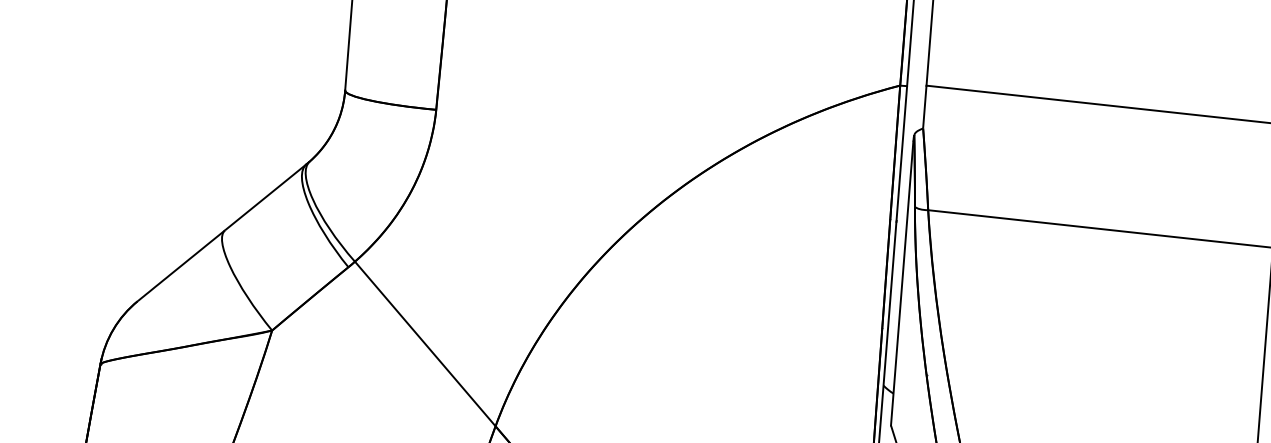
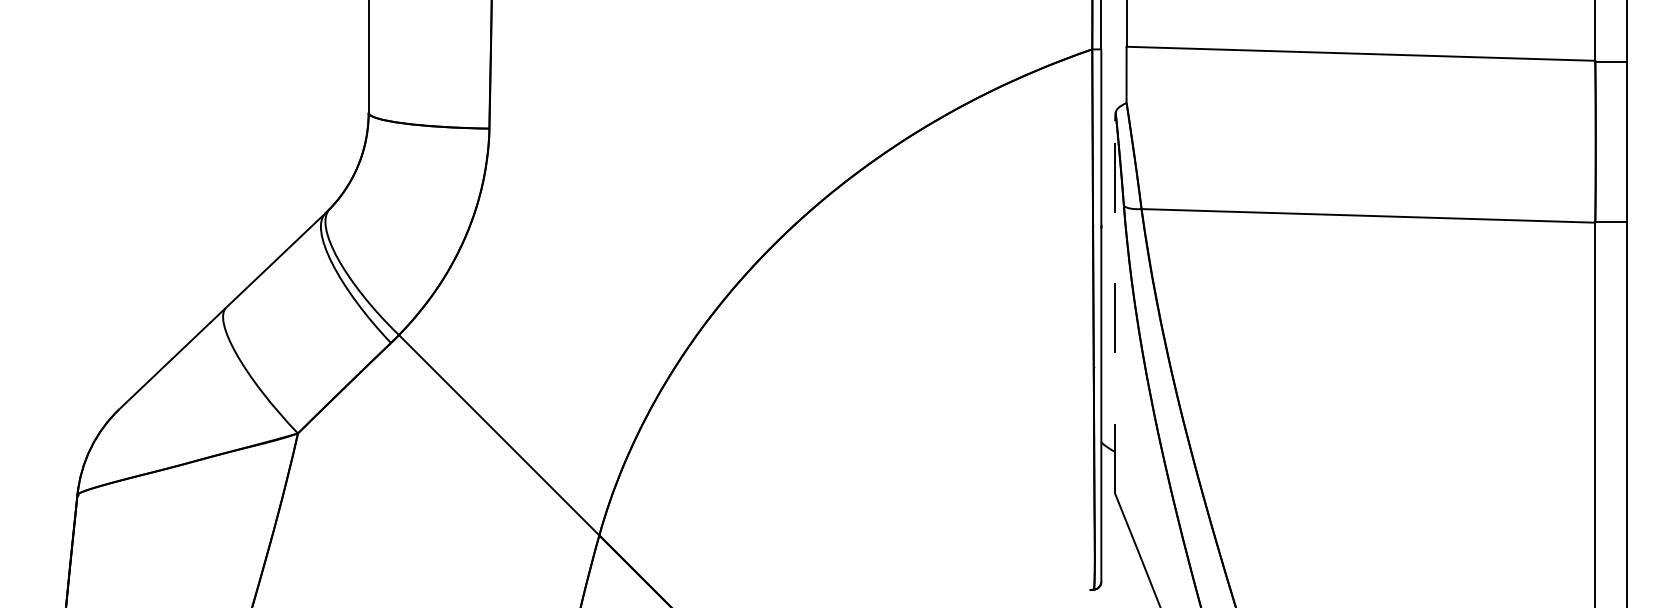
line: (902, 283) -> (1115, 307), solid -> dashed

